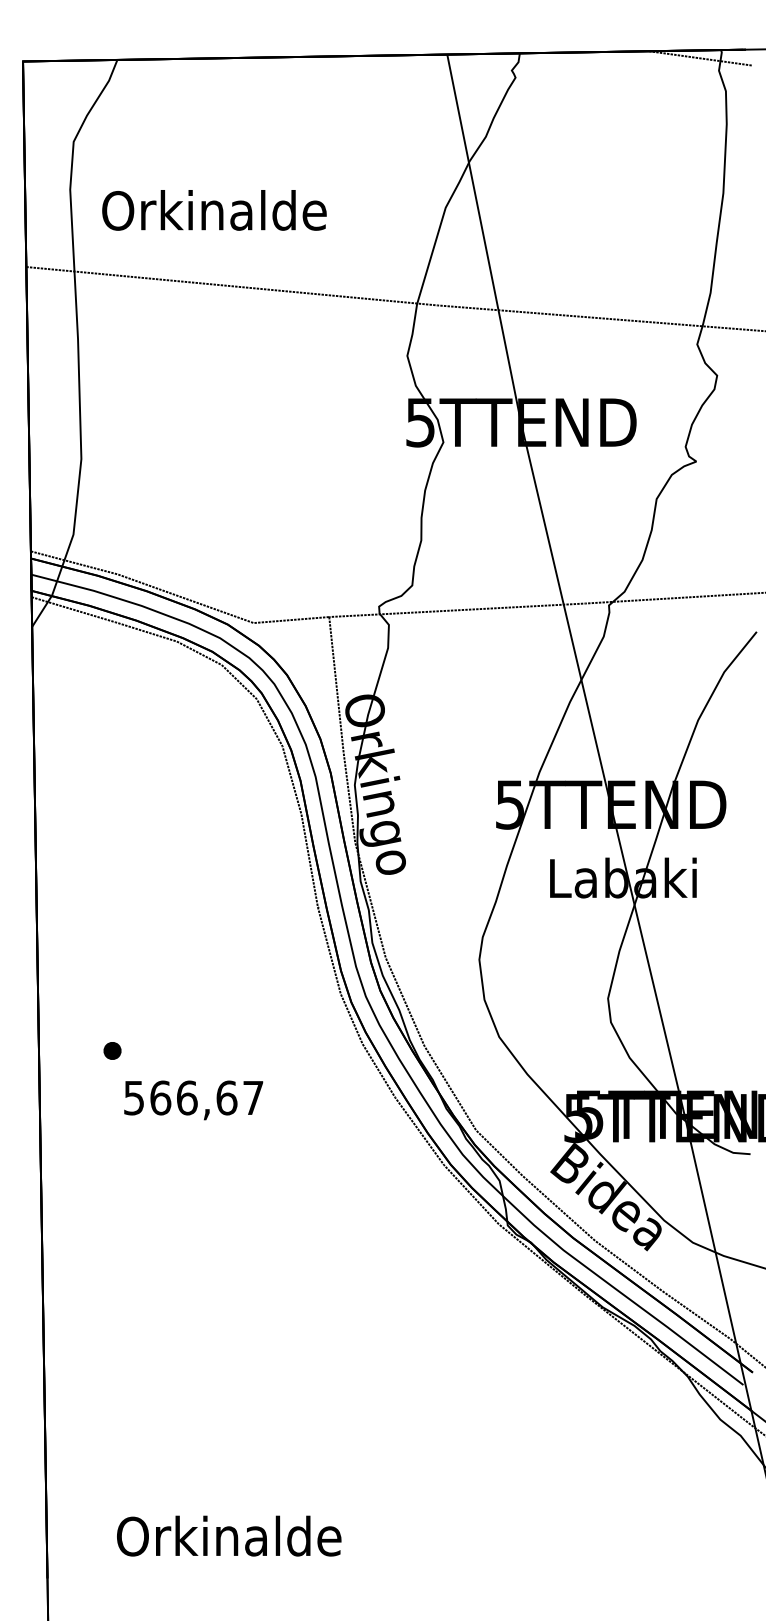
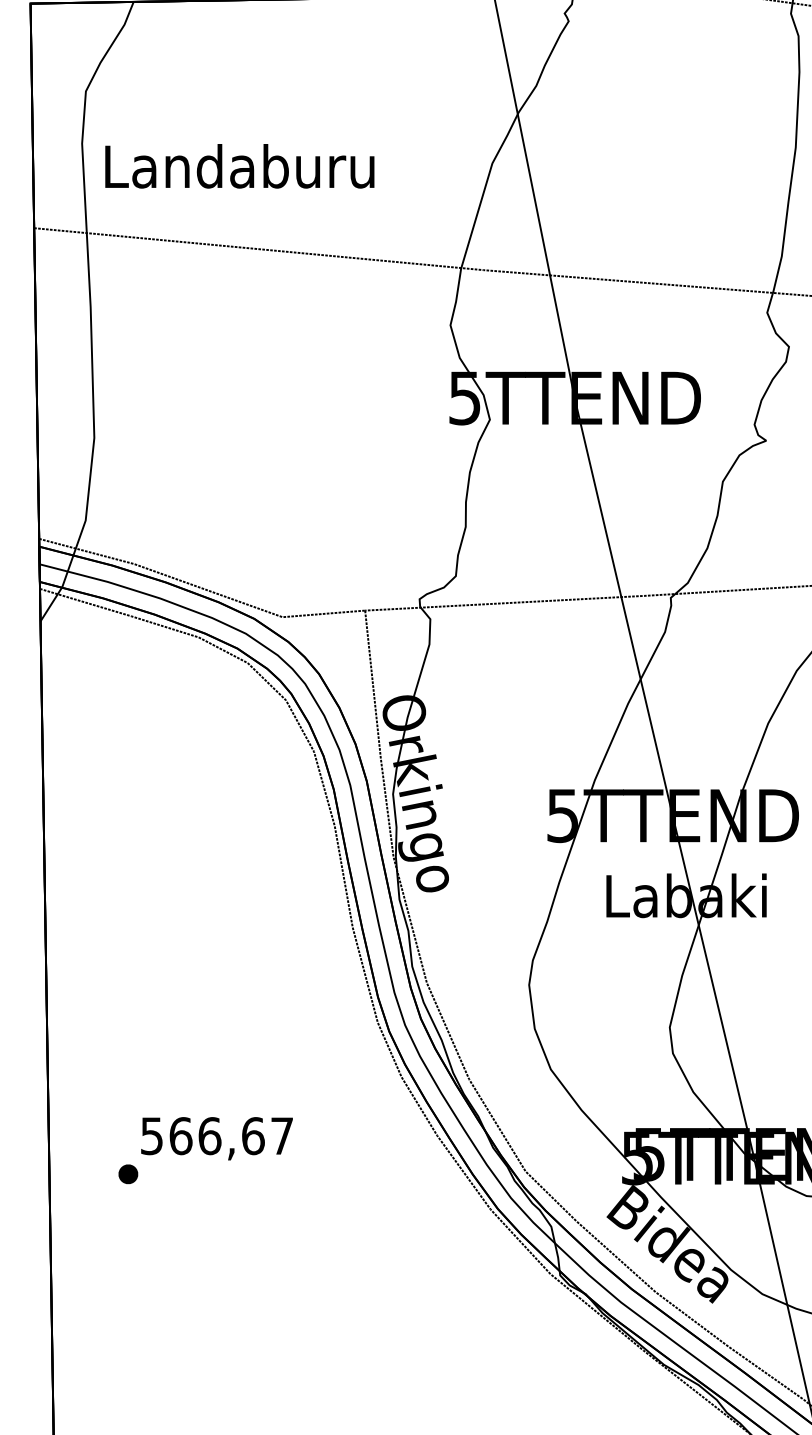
text: (214, 210) -> (239, 166), Orkinalde -> Landaburu
part: (112, 1050) -> (128, 1173), moved

